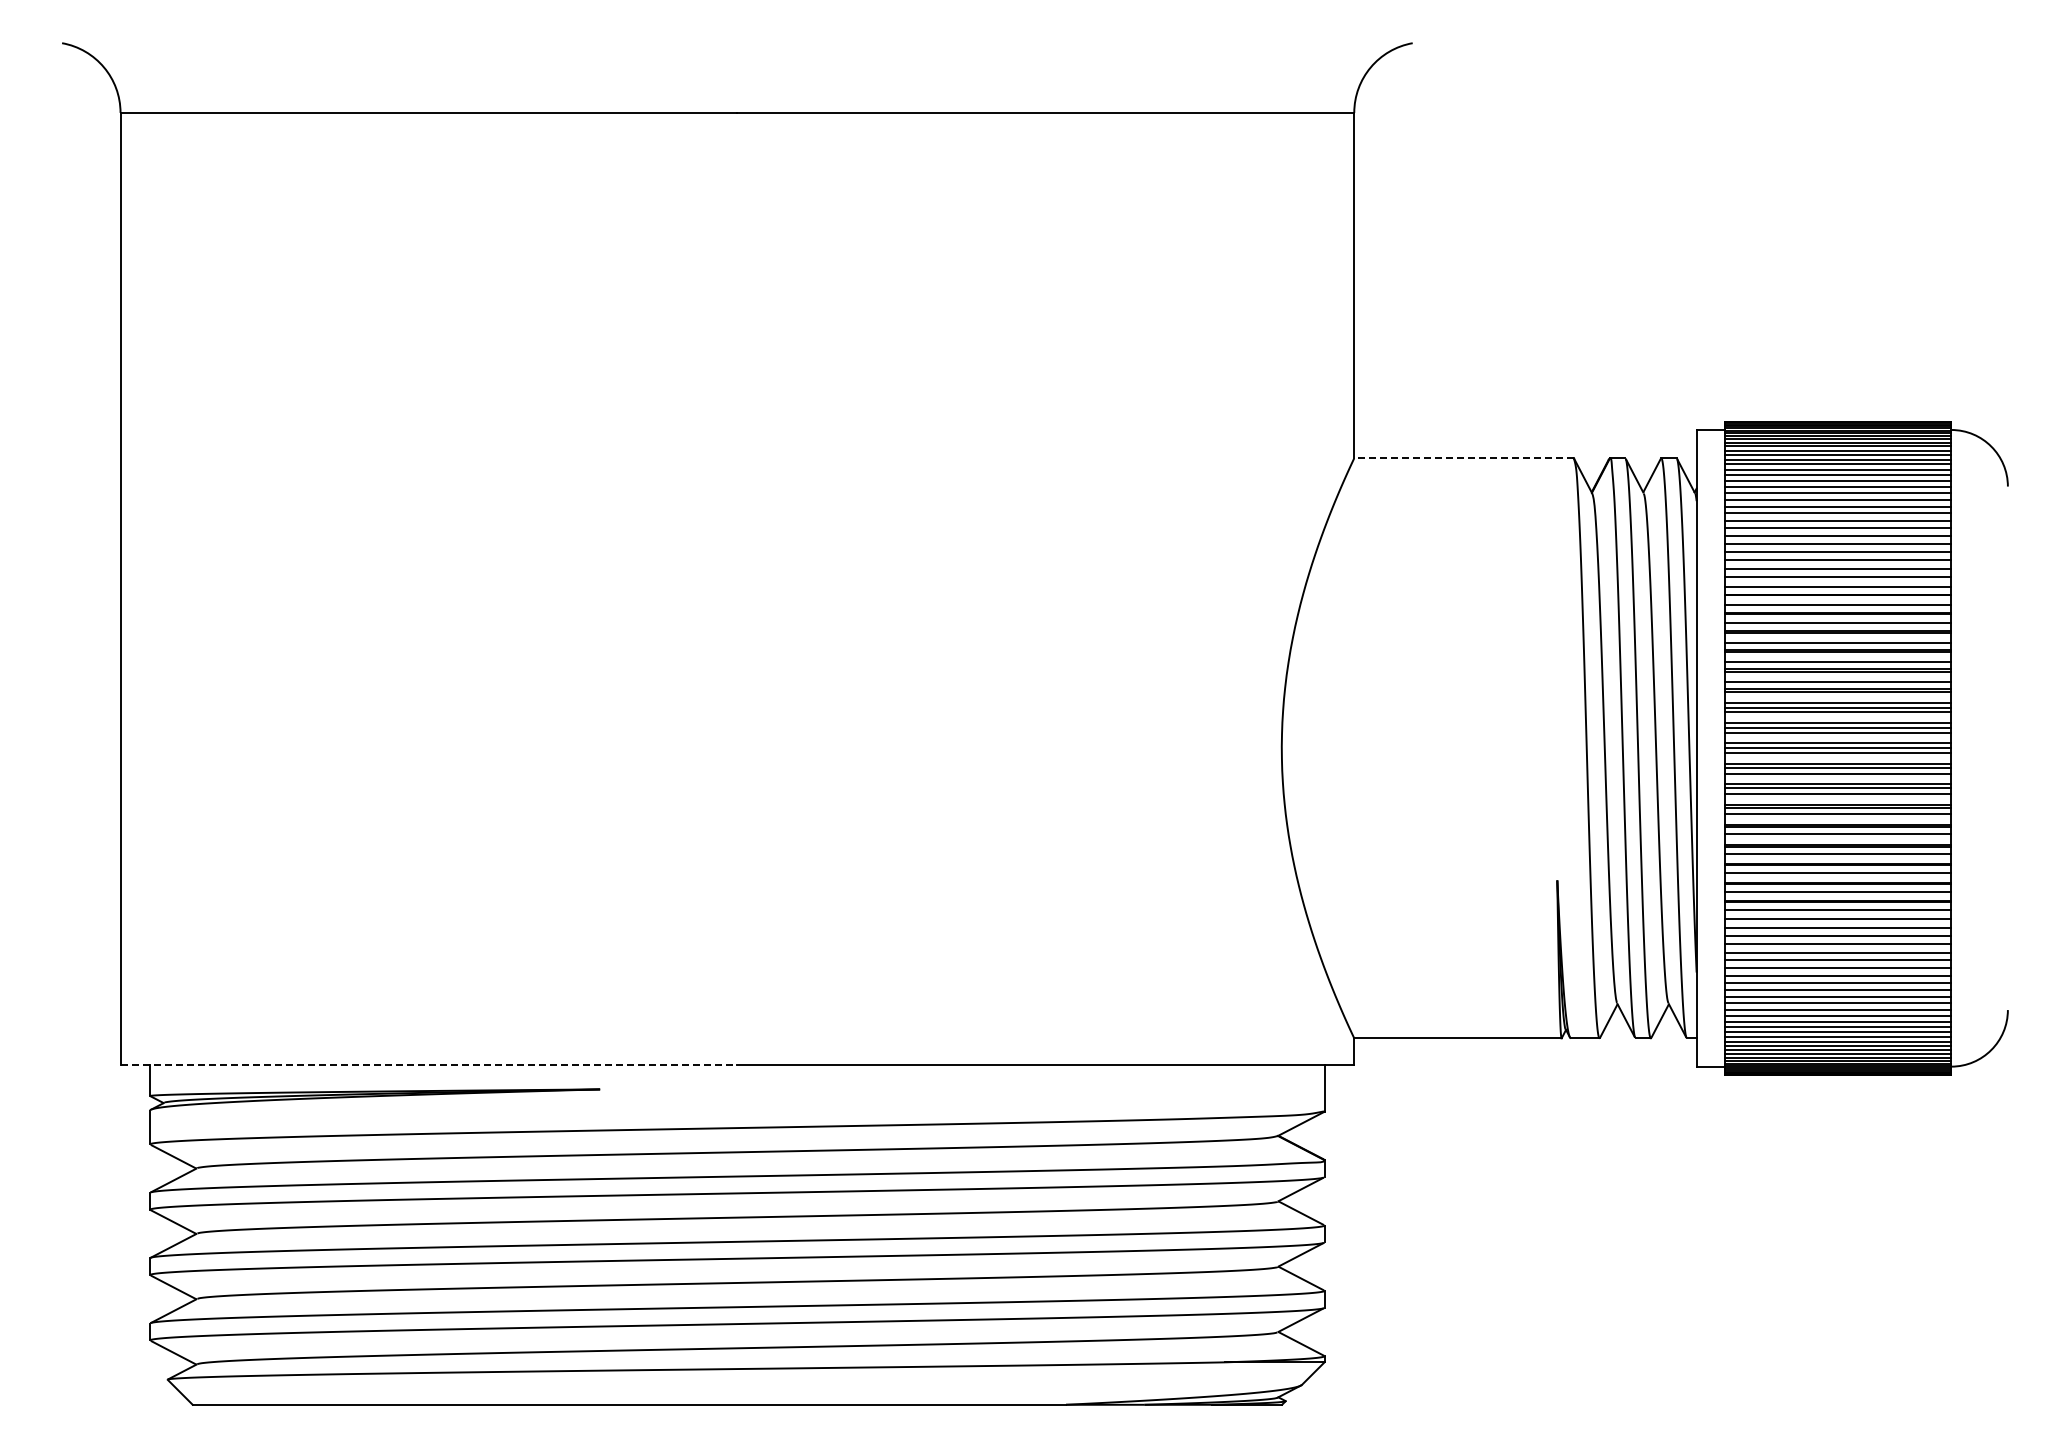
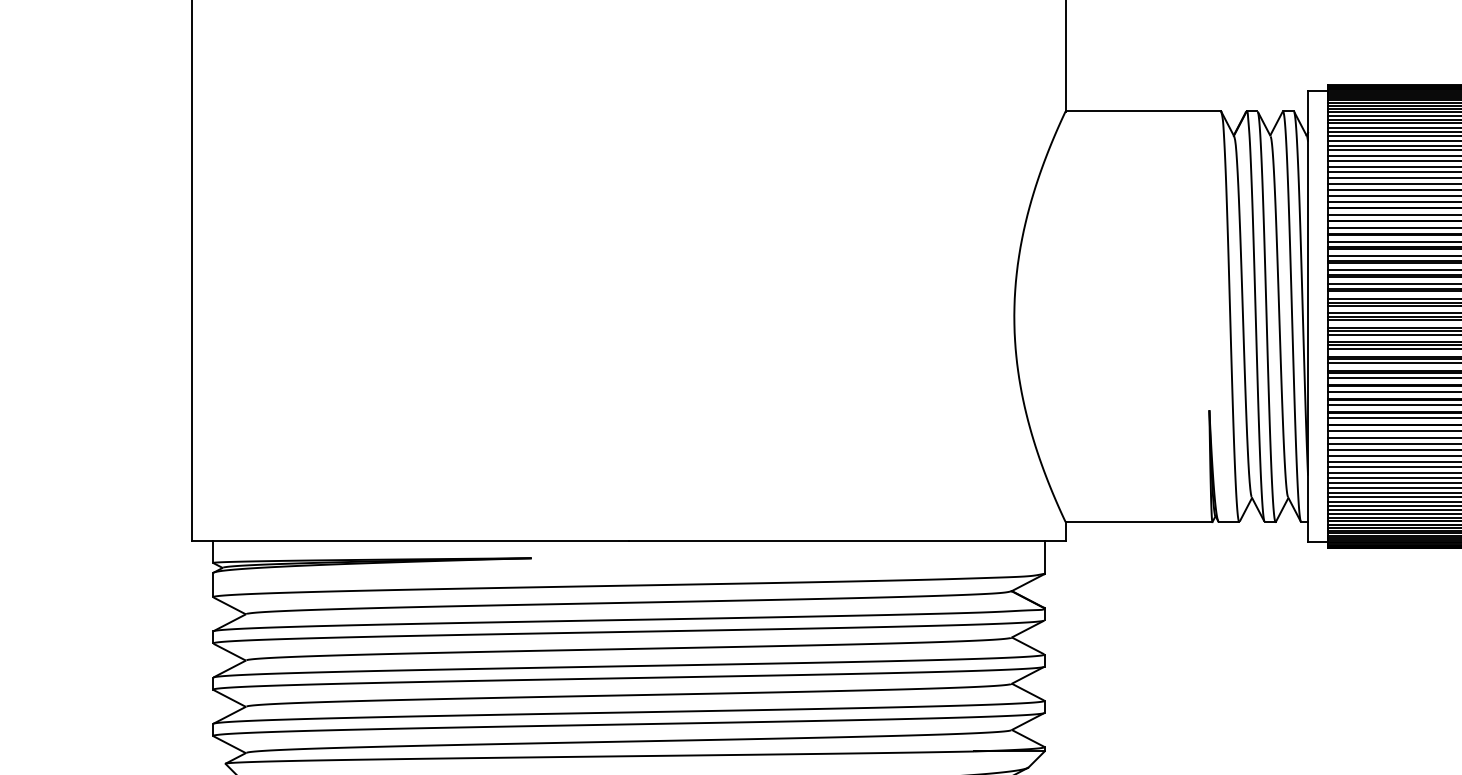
line: (1464, 458) -> (1143, 111), dashed -> solid
line: (429, 1065) -> (410, 541), dashed -> solid

